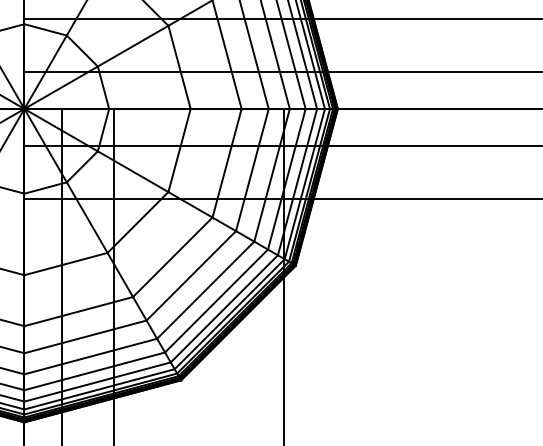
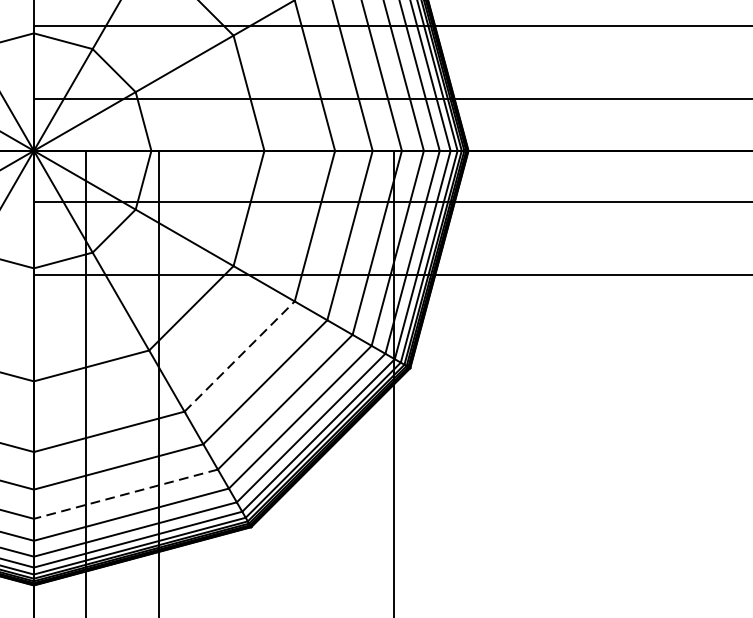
line: (173, 256) -> (240, 355), solid -> dashed
line: (90, 356) -> (125, 494), solid -> dashed

